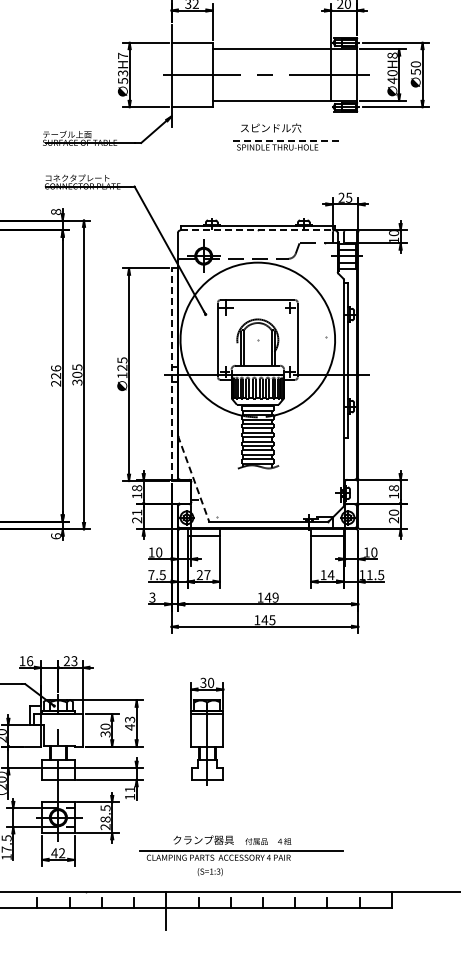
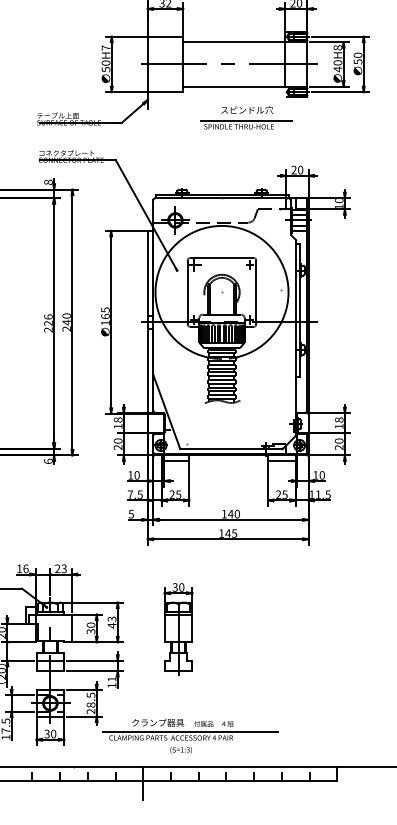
text: (123, 73) -> (106, 63), 53H7 -> 50H7
text: (271, 127) -> (247, 109), moved
line: (286, 140) -> (246, 120), dashed -> solid
text: (349, 197) -> (300, 169), 25 -> 20
line: (258, 230) -> (222, 198), dashed -> solid
text: (122, 367) -> (105, 316), 125 -> 165
text: (77, 374) -> (66, 322), 305 -> 240
line: (171, 374) -> (147, 322), dashed -> solid
line: (193, 478) -> (166, 411), dashed -> solid
text: (137, 512) -> (118, 440), 21 -> 20
text: (207, 575) -> (178, 495), 27 -> 25
text: (327, 575) -> (281, 495), 14 -> 25
text: (152, 596) -> (131, 513), 3 -> 5
text: (275, 597) -> (237, 514), 149 -> 140
part: (241, 847) -> (190, 729), moved
text: (58, 853) -> (50, 734), 42 -> 30

